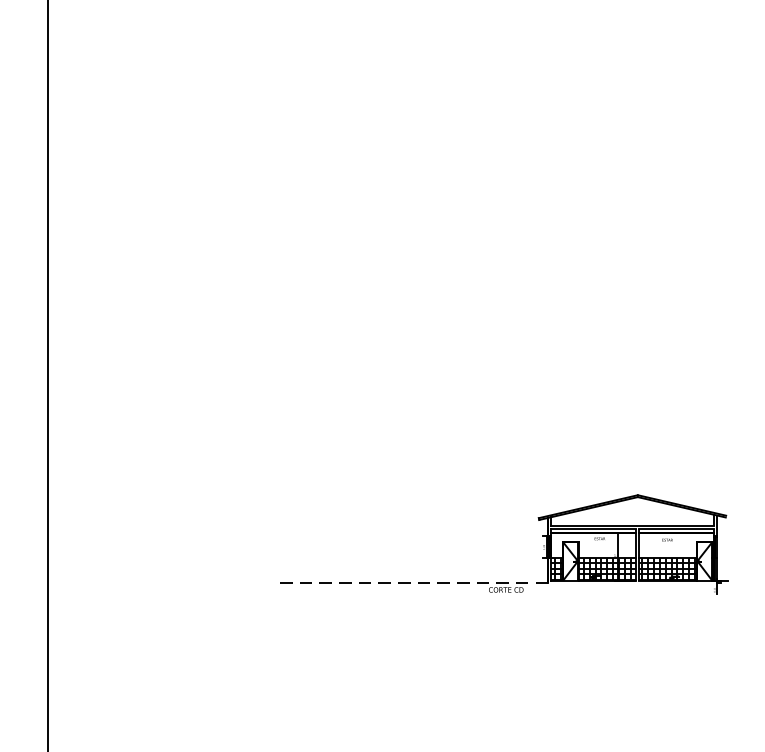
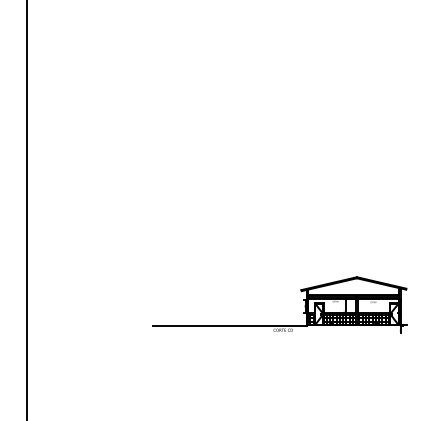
line: (410, 583) -> (229, 326), dashed -> solid

